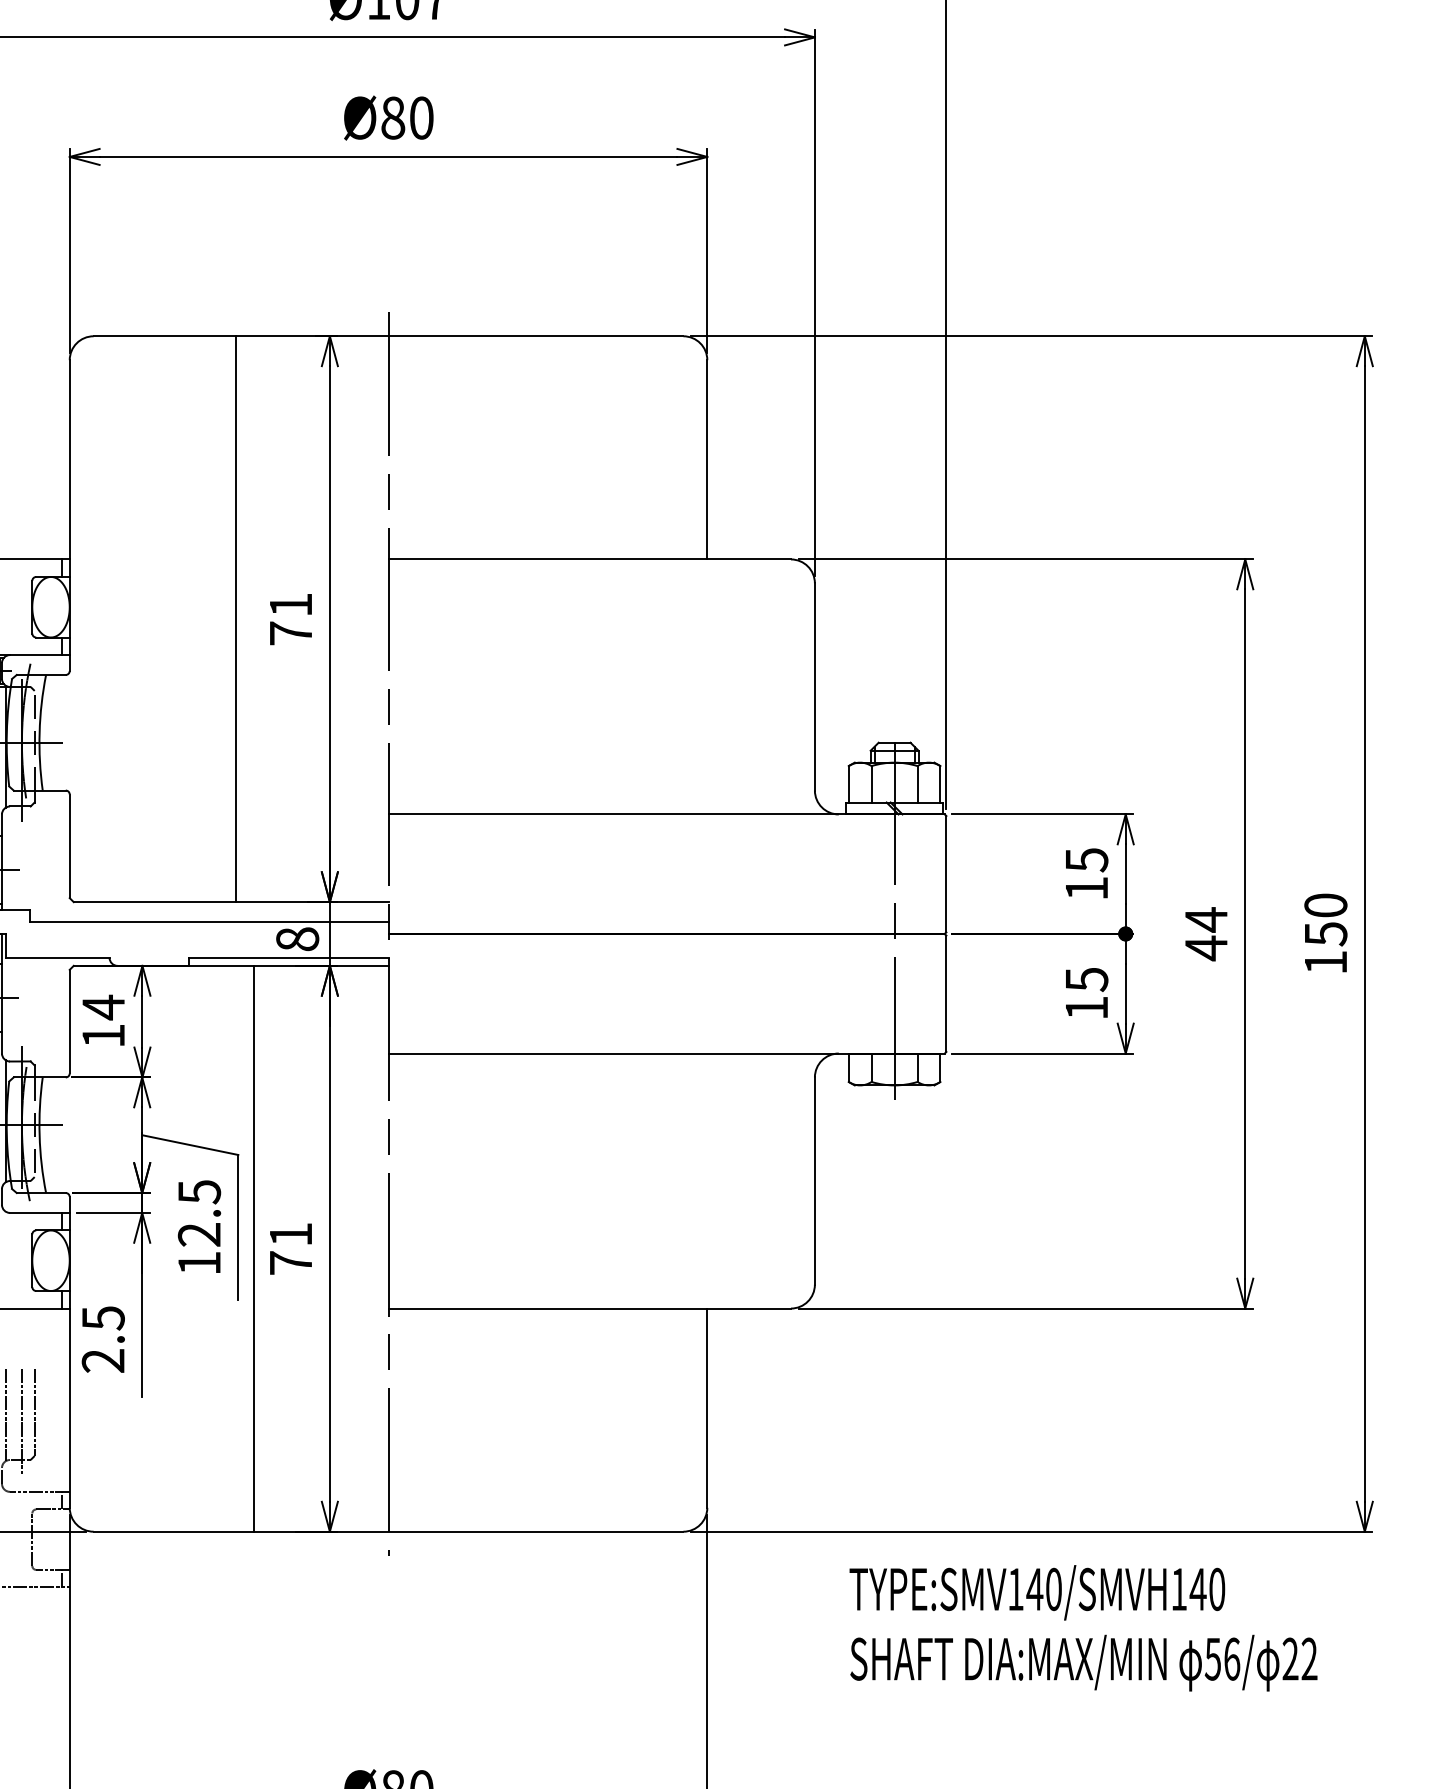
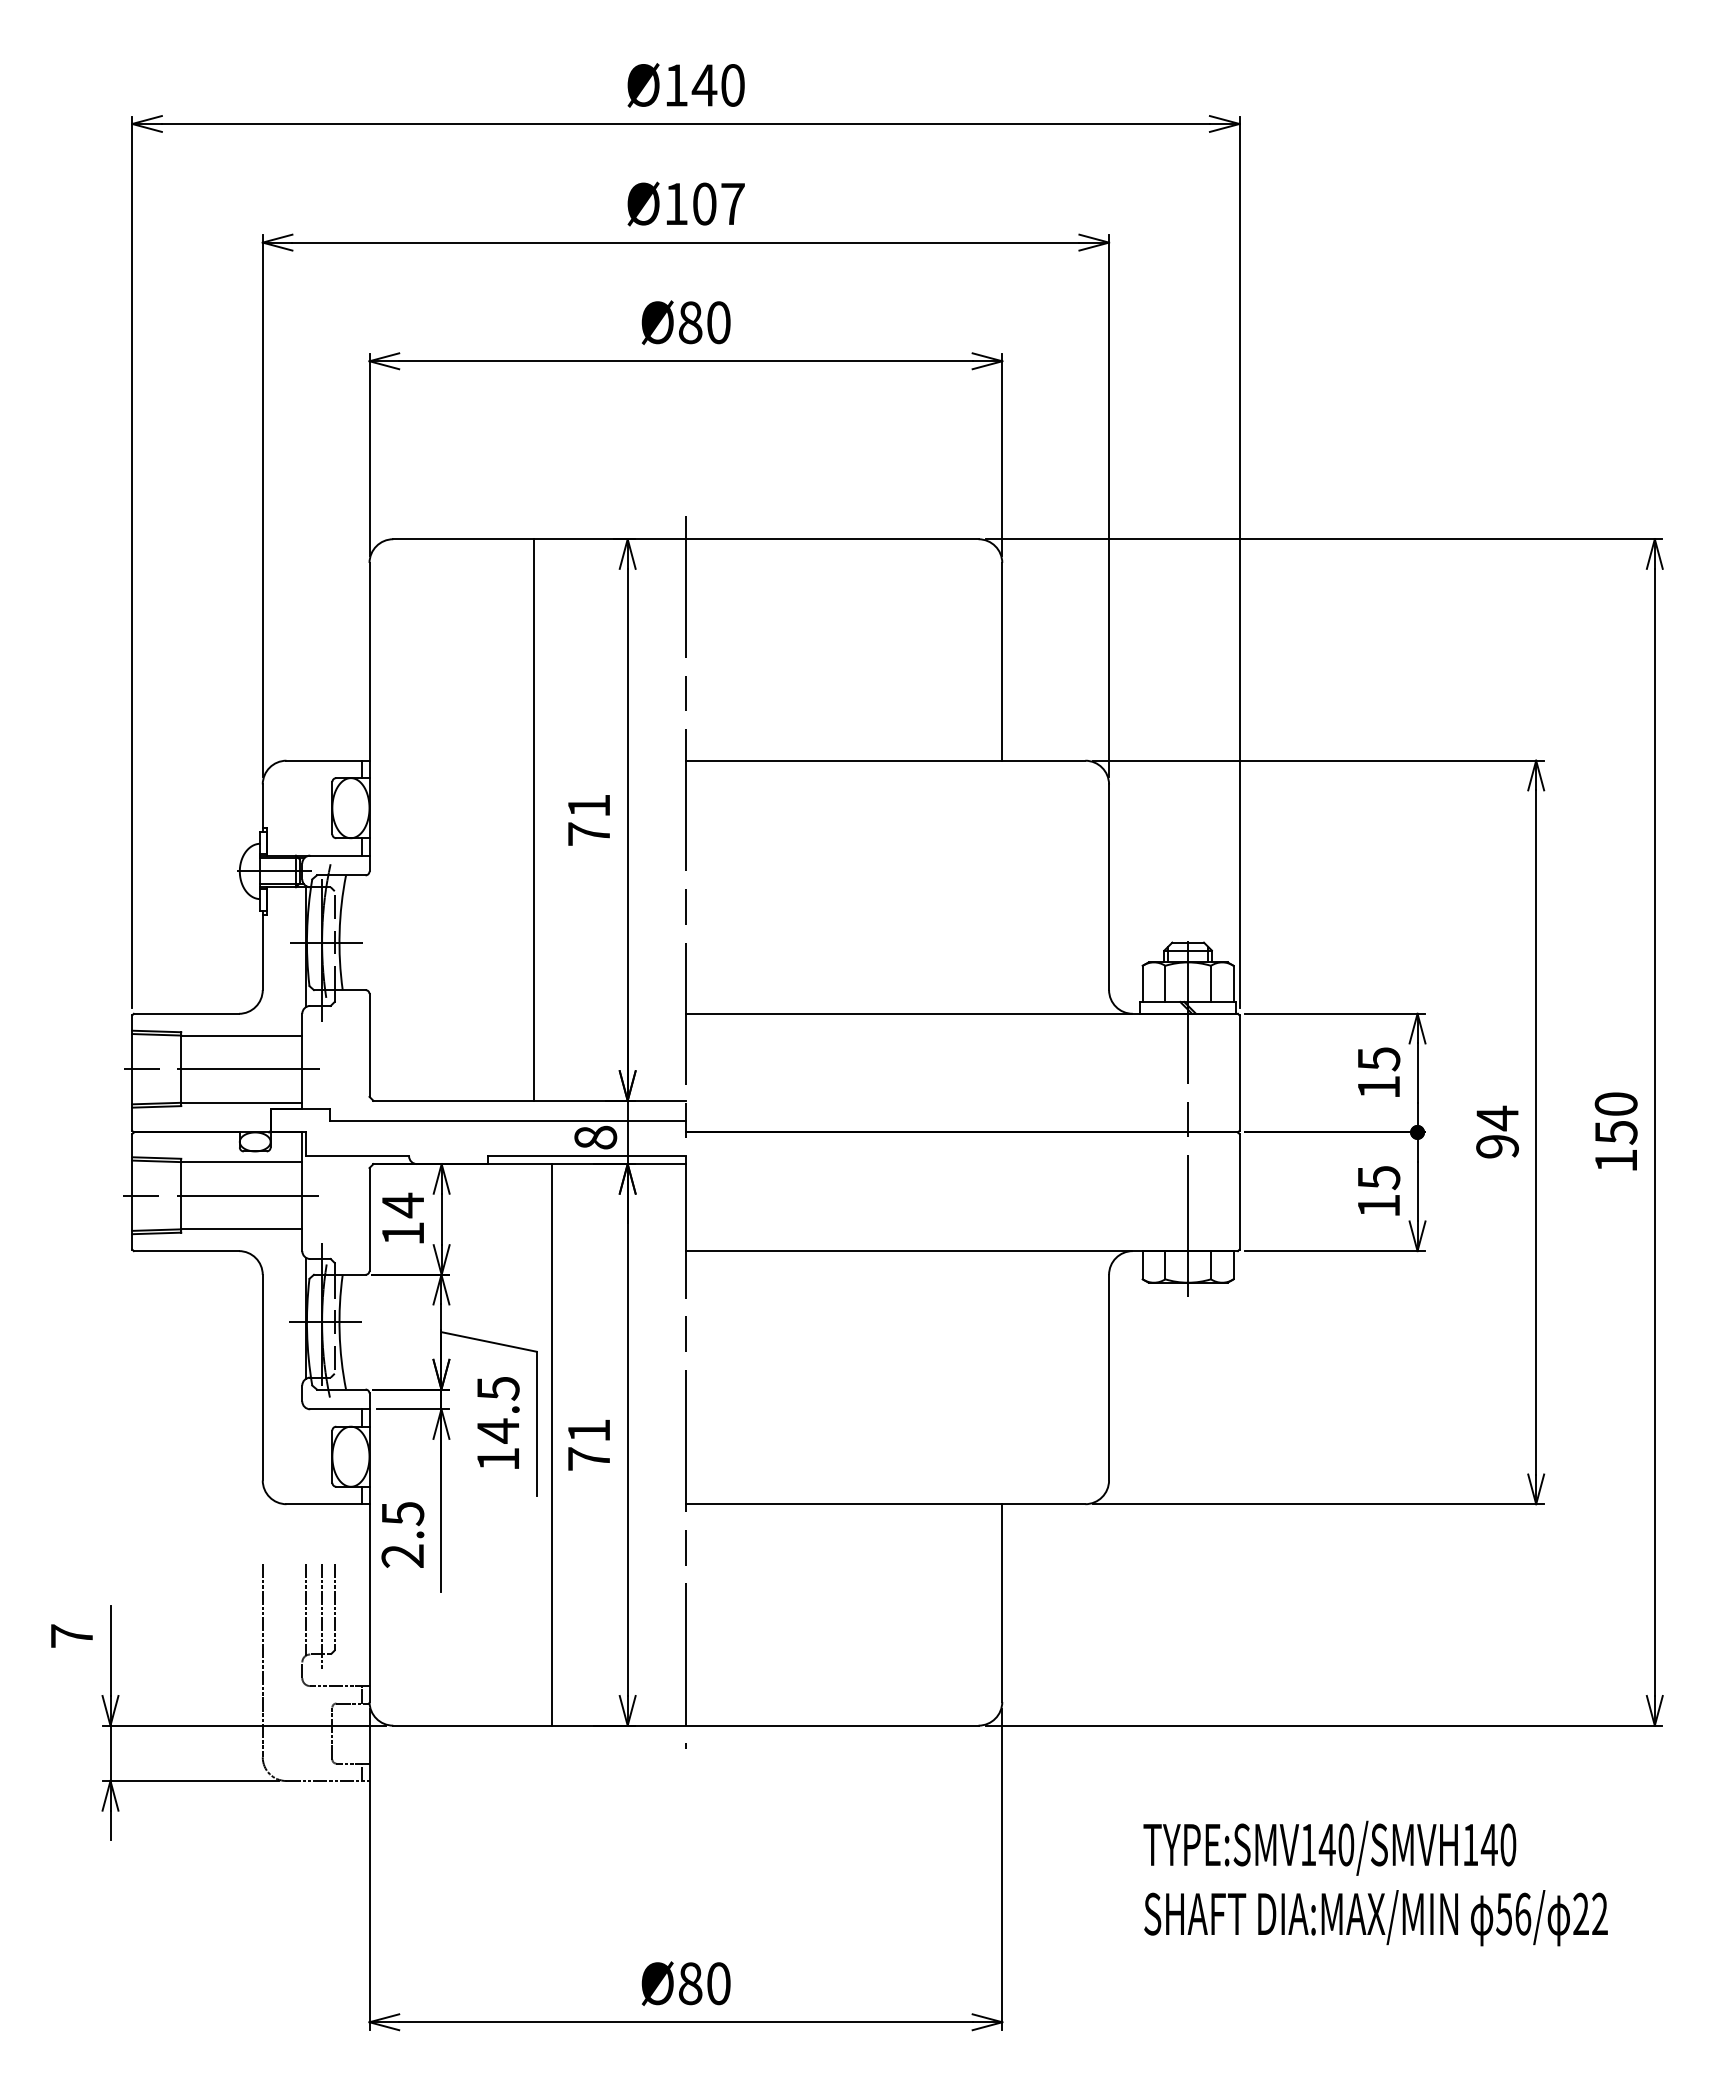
text: (1206, 948) -> (1497, 1146), 44 -> 94
text: (198, 1234) -> (497, 1430), 12.5 -> 14.5
text: (1083, 1628) -> (1375, 1883), moved

